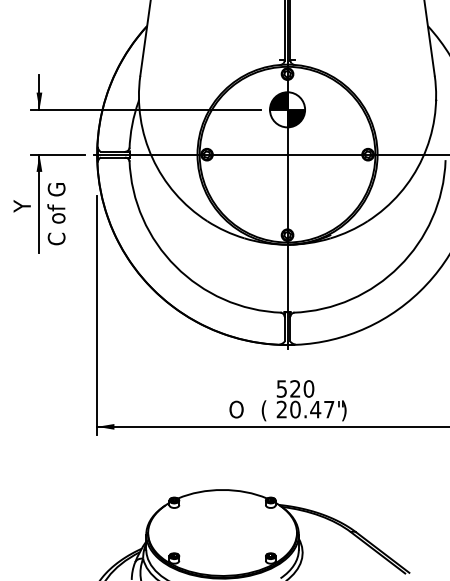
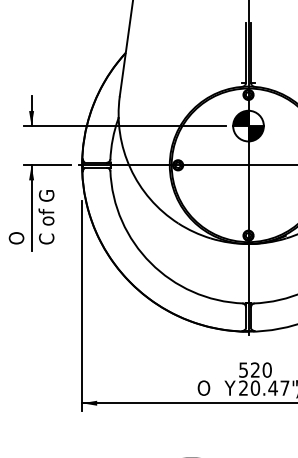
text: (22, 222) -> (16, 224), Y -> O
text: (266, 410) -> (230, 388), ( -> Y

